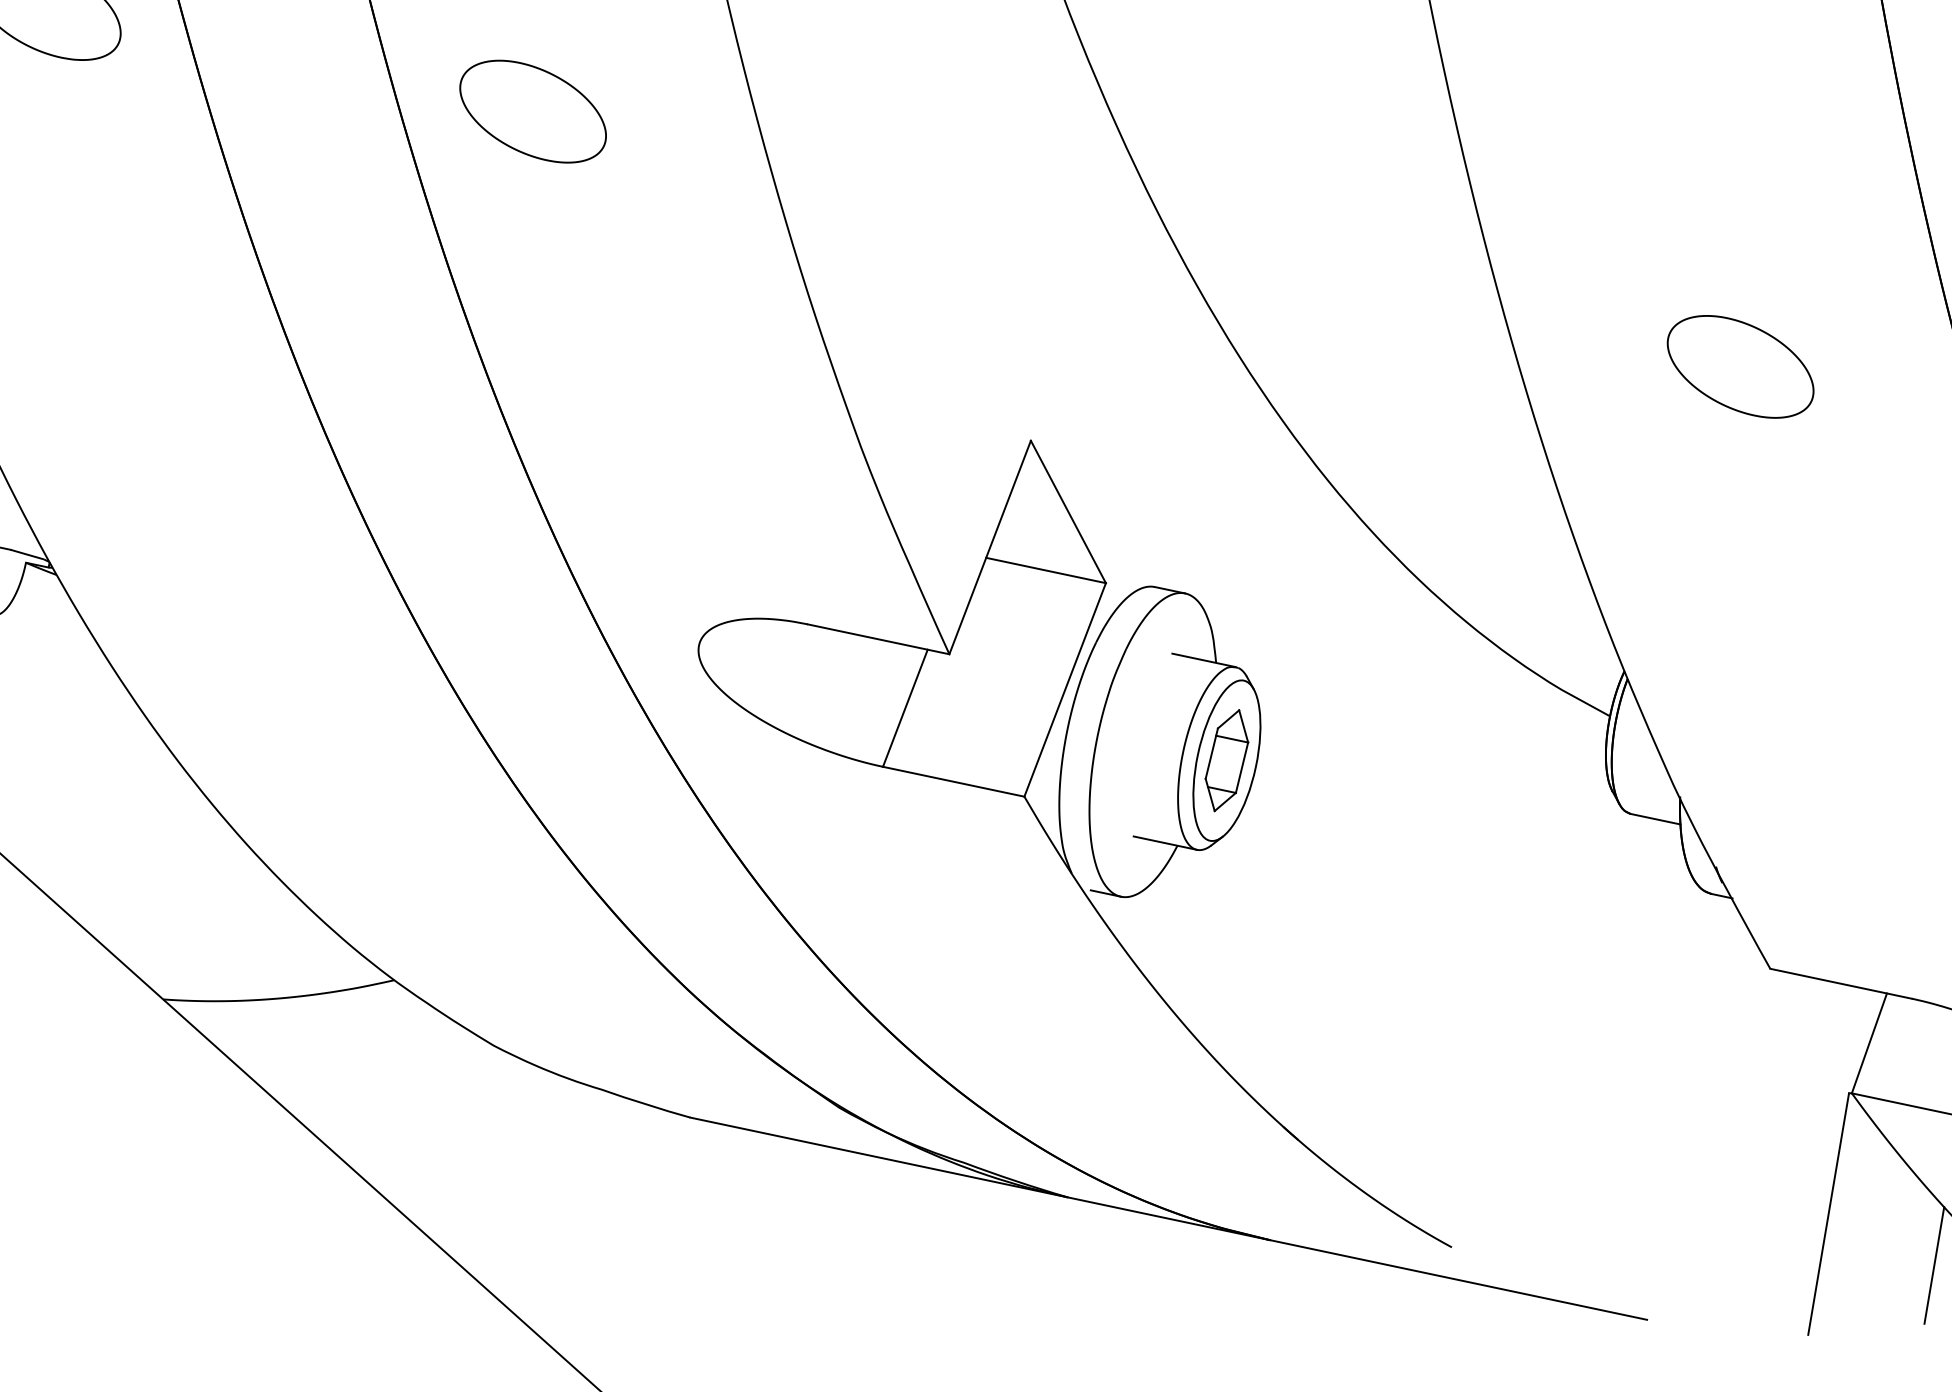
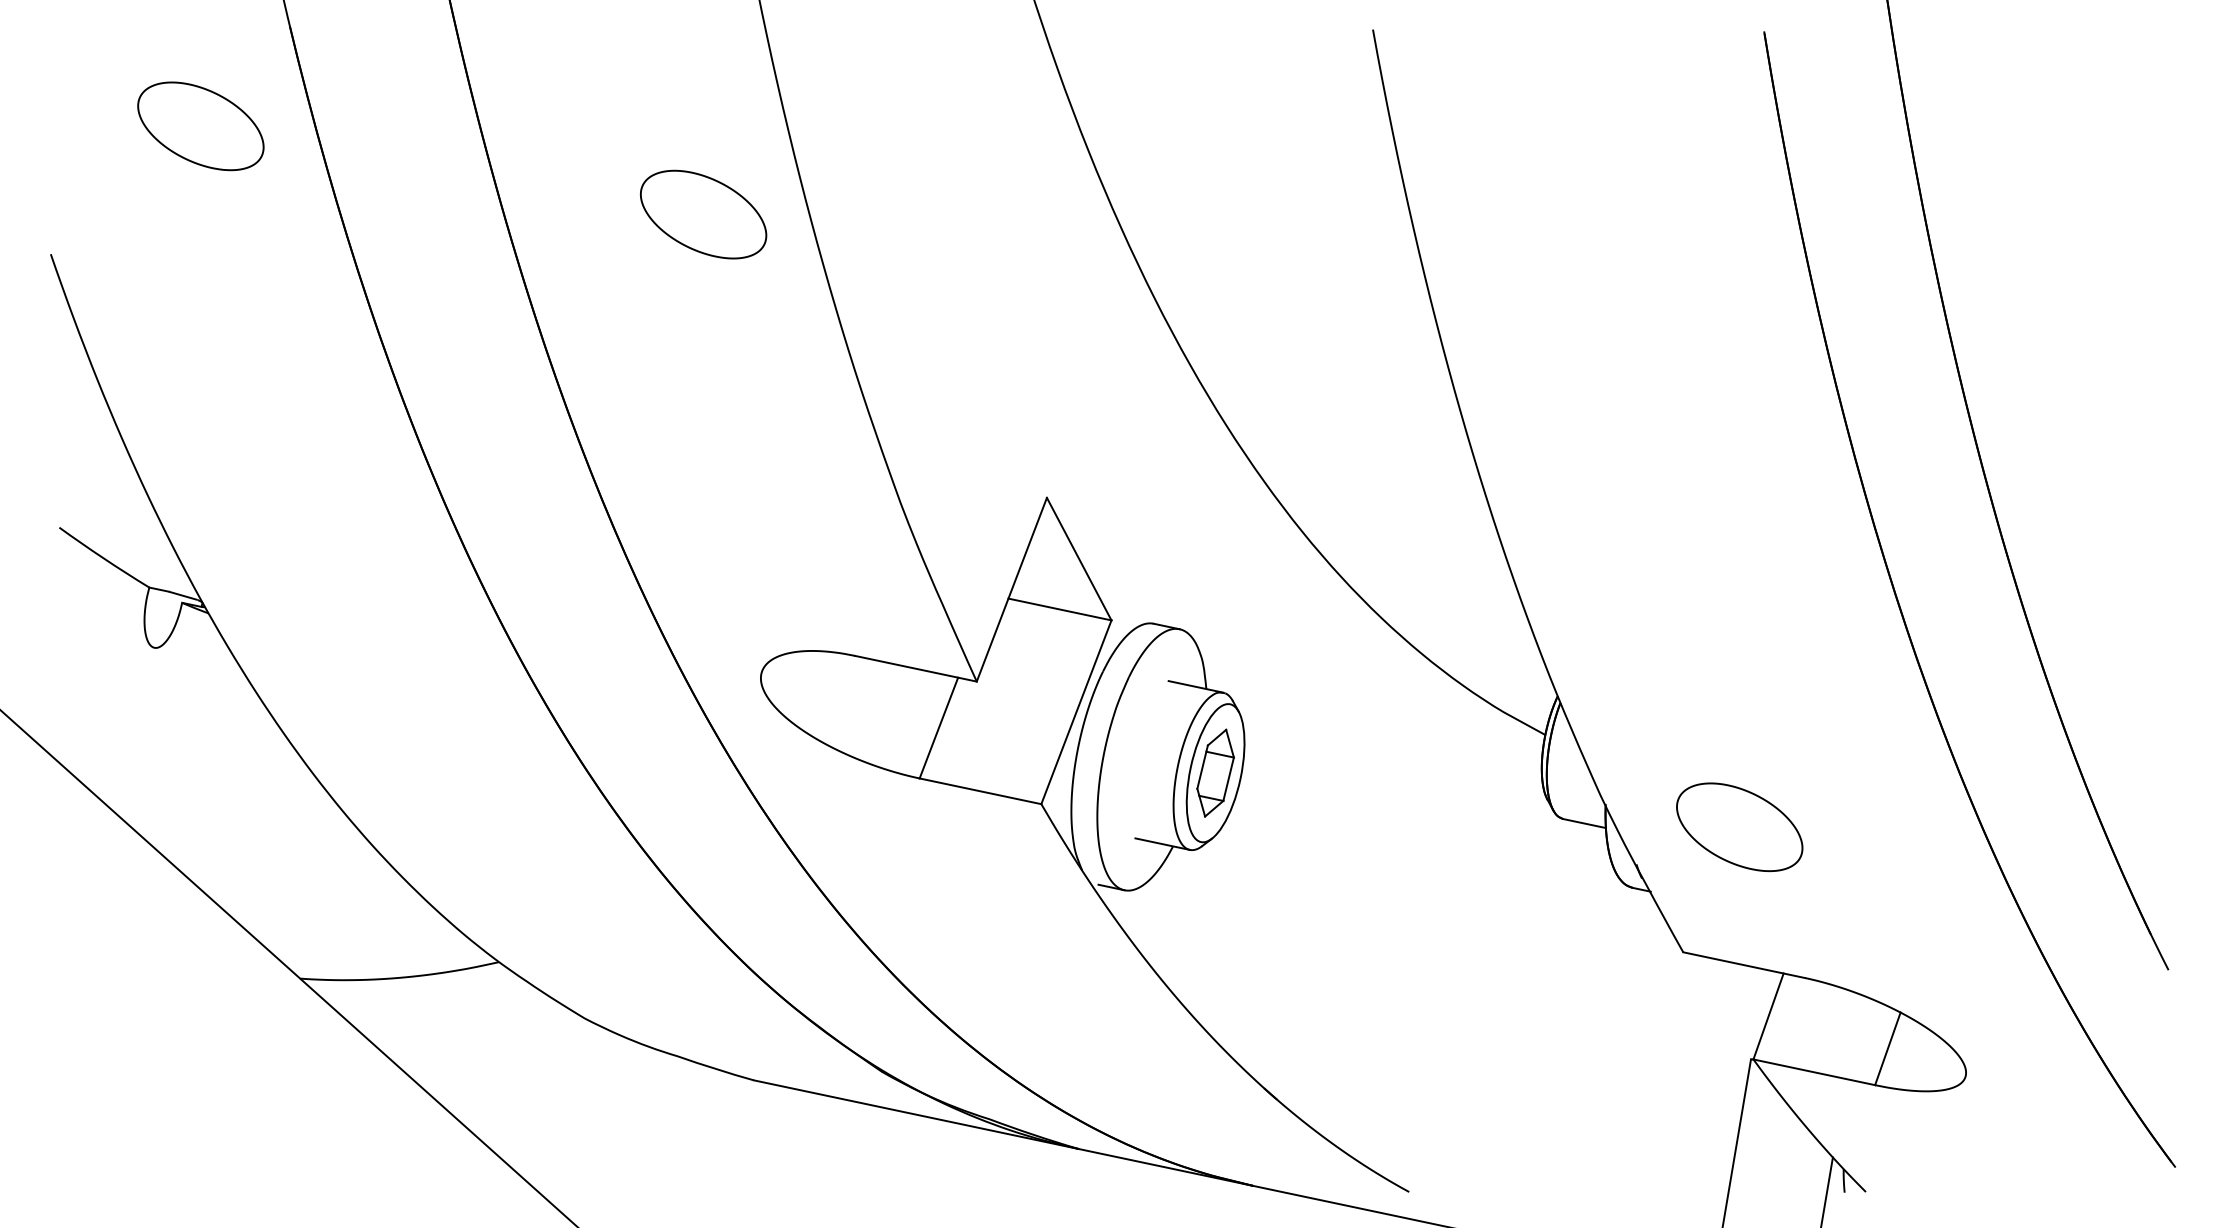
part: (533, 111) -> (703, 214), moved
part: (1740, 367) -> (1739, 827), moved

